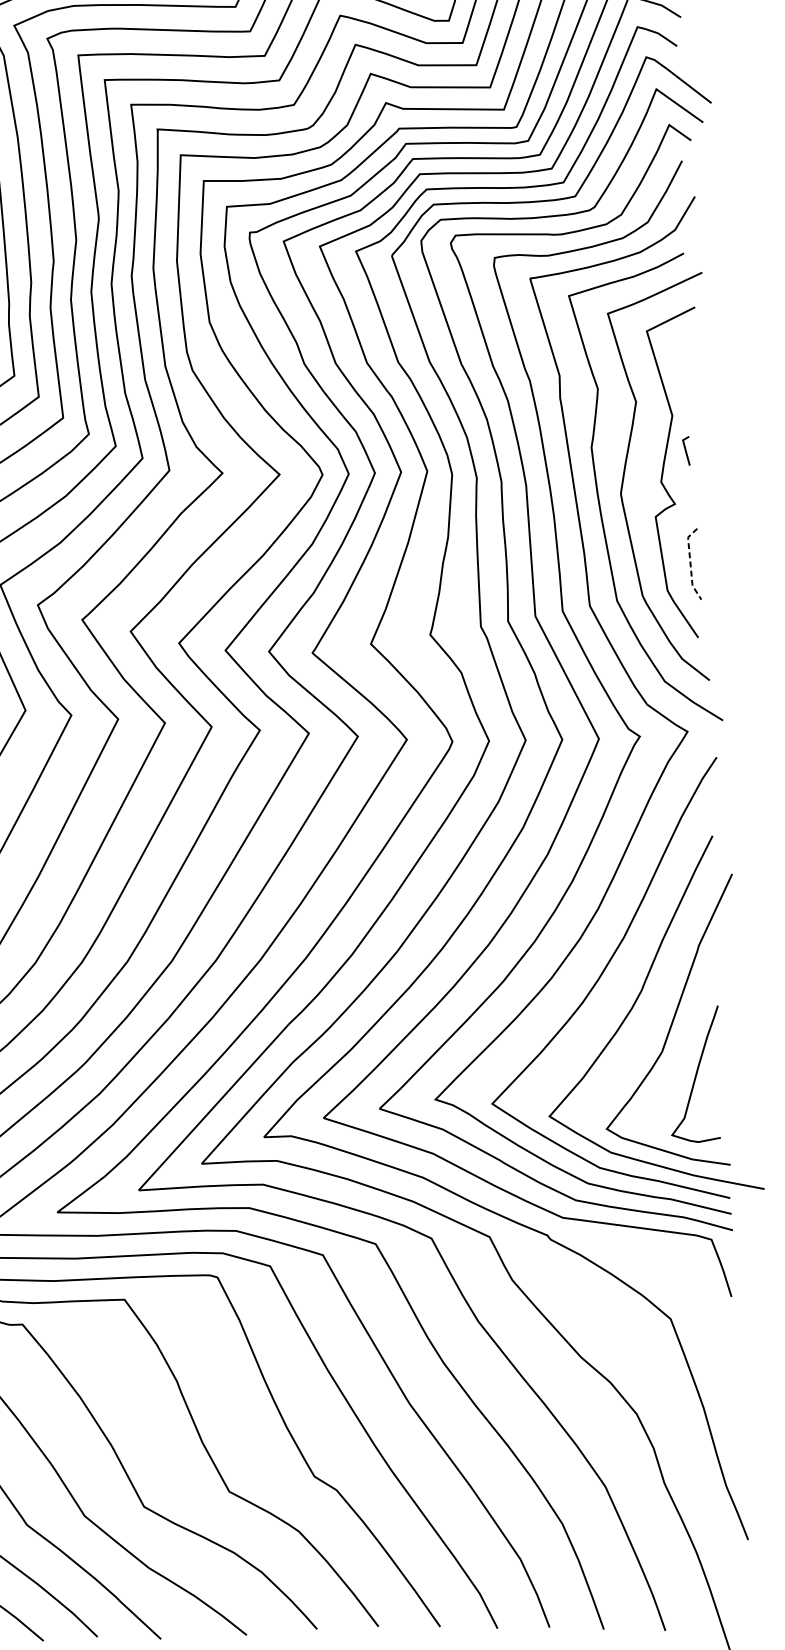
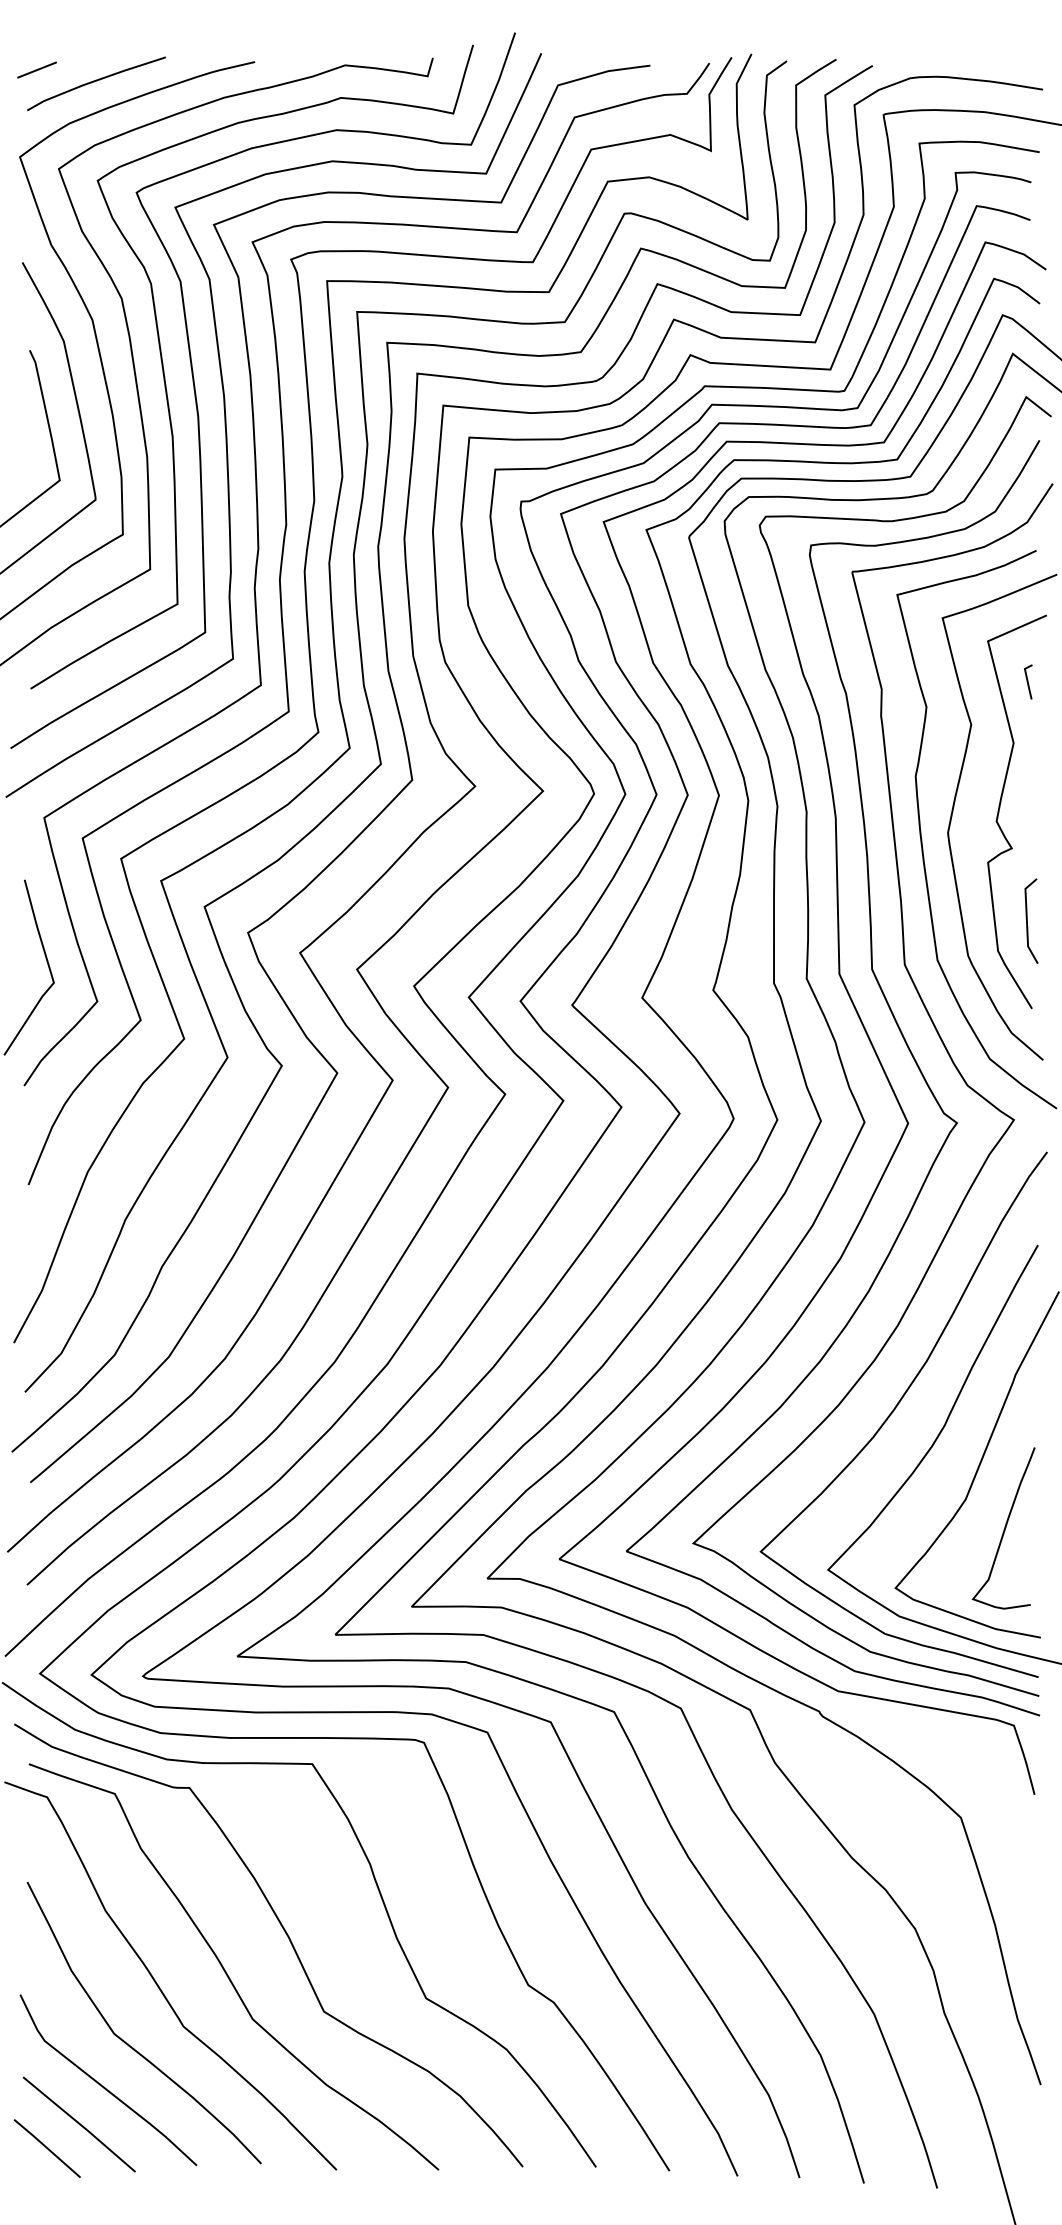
line: (686, 450) -> (1028, 681), moved
line: (690, 563) -> (1026, 919), dashed -> solid

